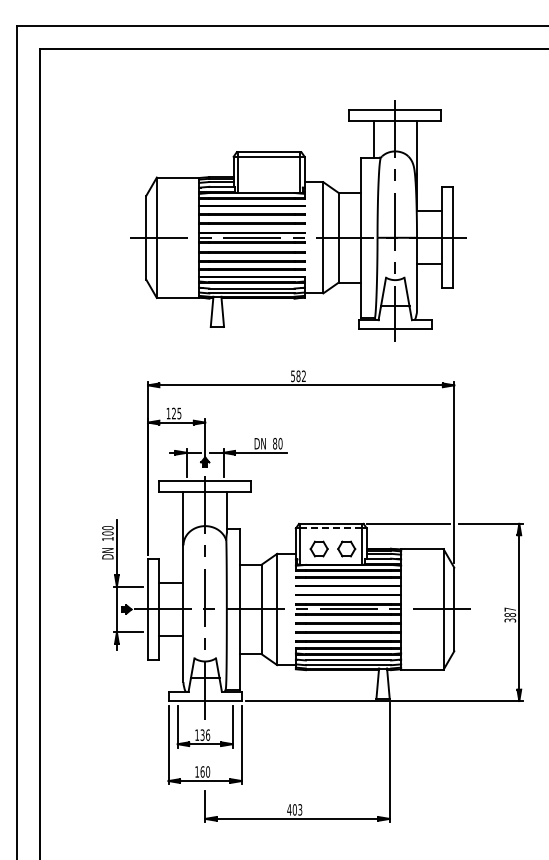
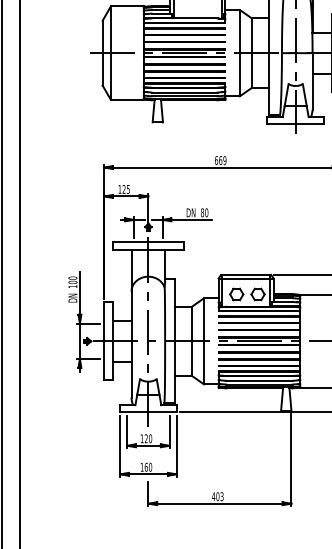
text: (298, 376) -> (220, 160), 582 -> 669
line: (331, 528) -> (246, 278), dashed -> solid
text: (205, 734) -> (148, 438), 136 -> 120

